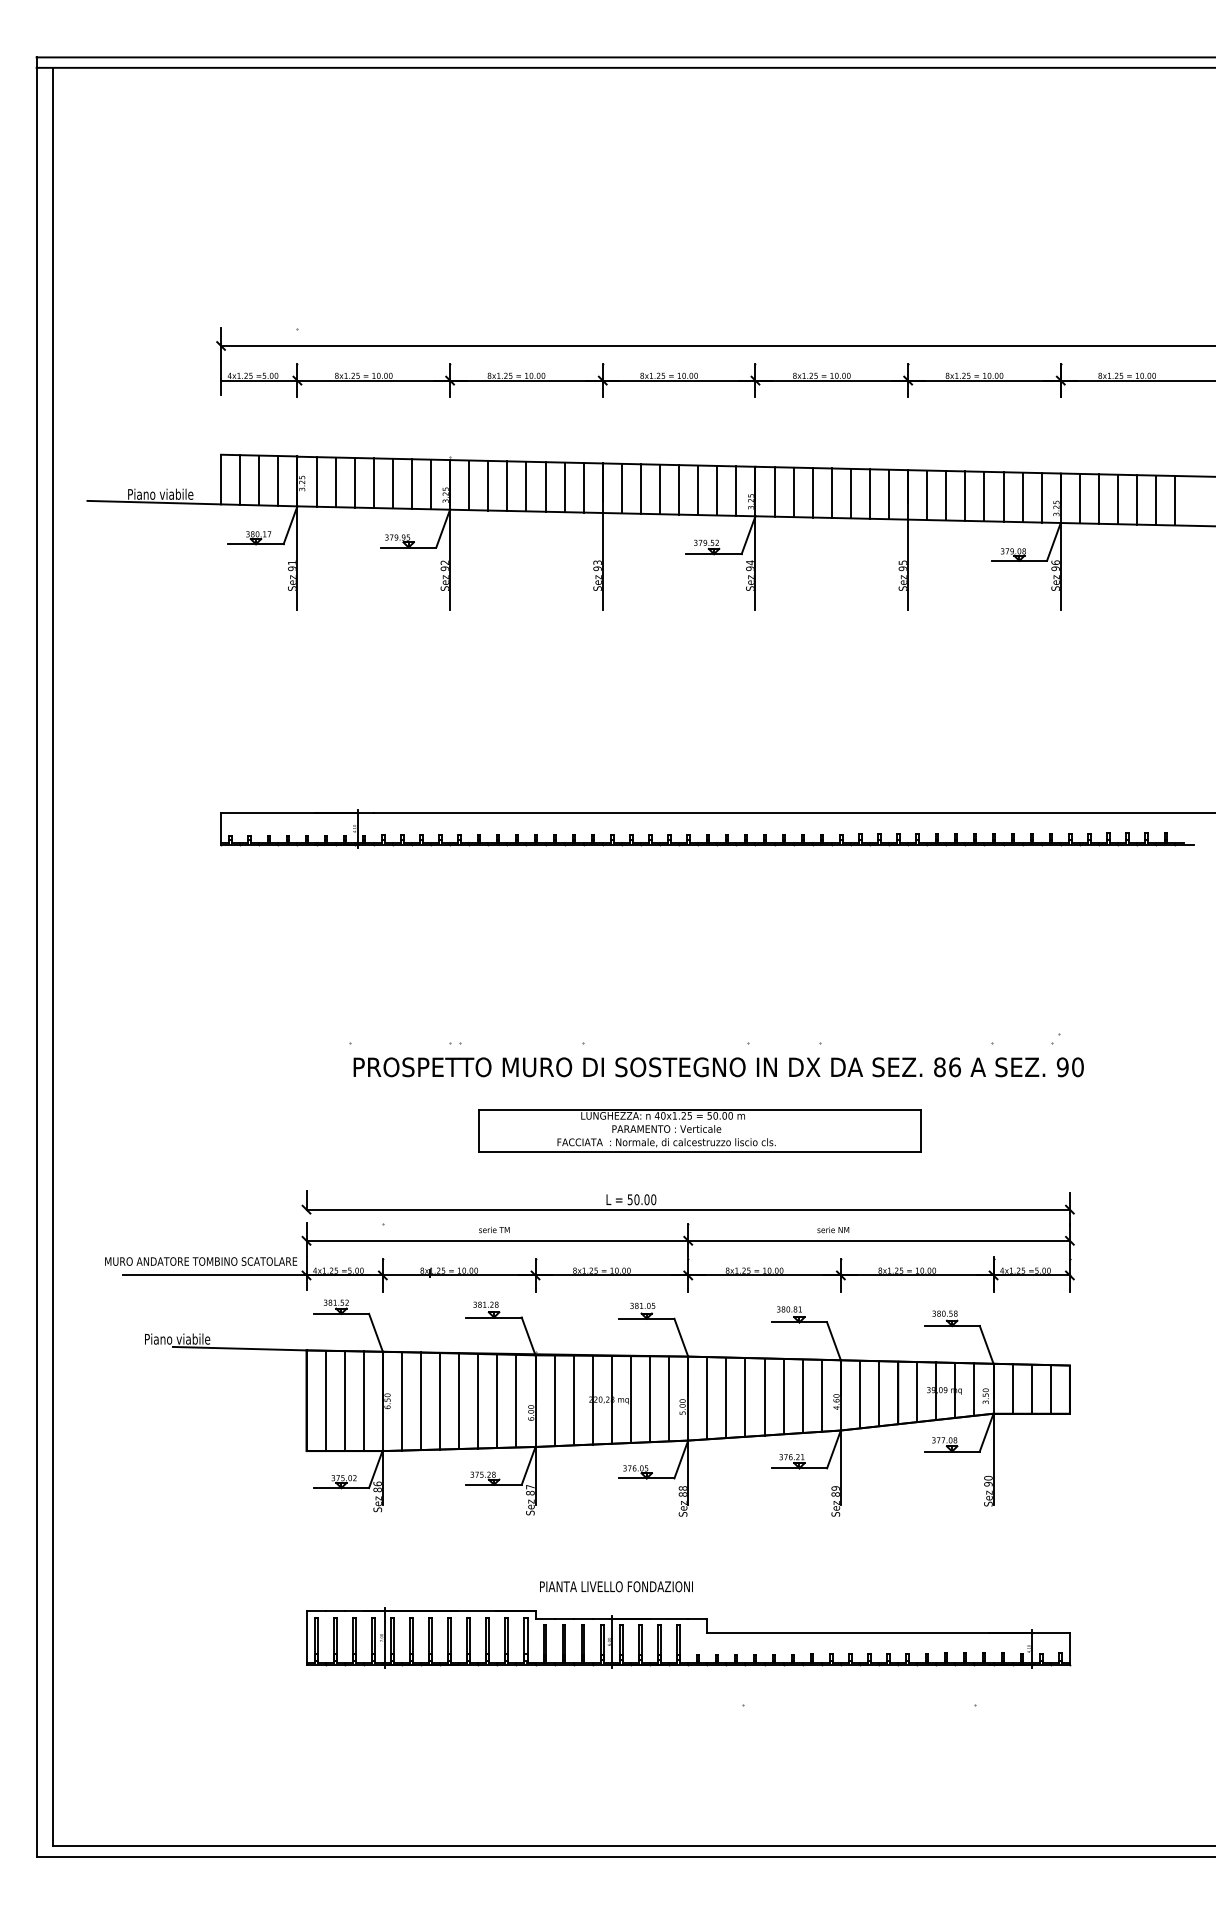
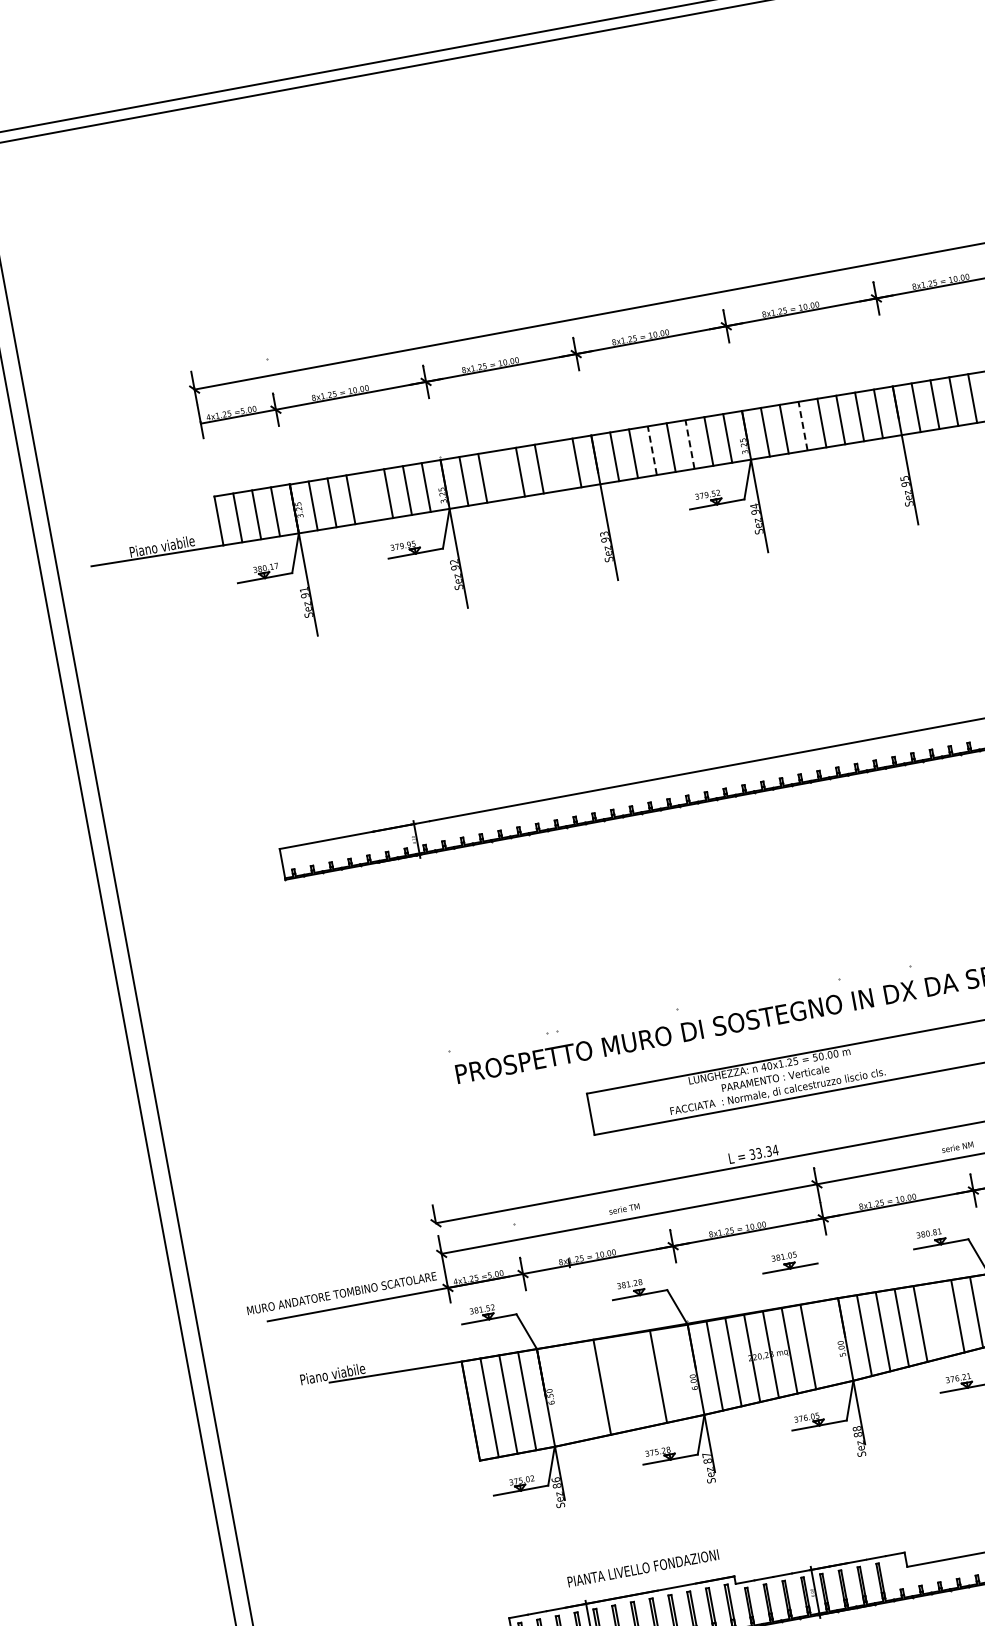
line: (373, 483) -> (369, 497), removed
line: (507, 485) -> (501, 474), removed
line: (564, 487) -> (558, 466), removed
line: (660, 489) -> (652, 450), solid -> dashed
line: (698, 490) -> (690, 444), solid -> dashed
line: (812, 492) -> (802, 425), solid -> dashed
text: (642, 1199) -> (764, 1152), 50.00 -> 33.34
line: (681, 1337) -> (827, 1280), removed
line: (783, 1397) -> (939, 1321), removed
line: (669, 1399) -> (827, 1343), removed
line: (401, 1400) -> (564, 1393), removed
line: (478, 1400) -> (639, 1379), removed
line: (516, 1400) -> (677, 1372), removed
line: (421, 1401) -> (584, 1390), removed
line: (459, 1401) -> (621, 1384), removed
text: (616, 1586) -> (643, 1568), moved

